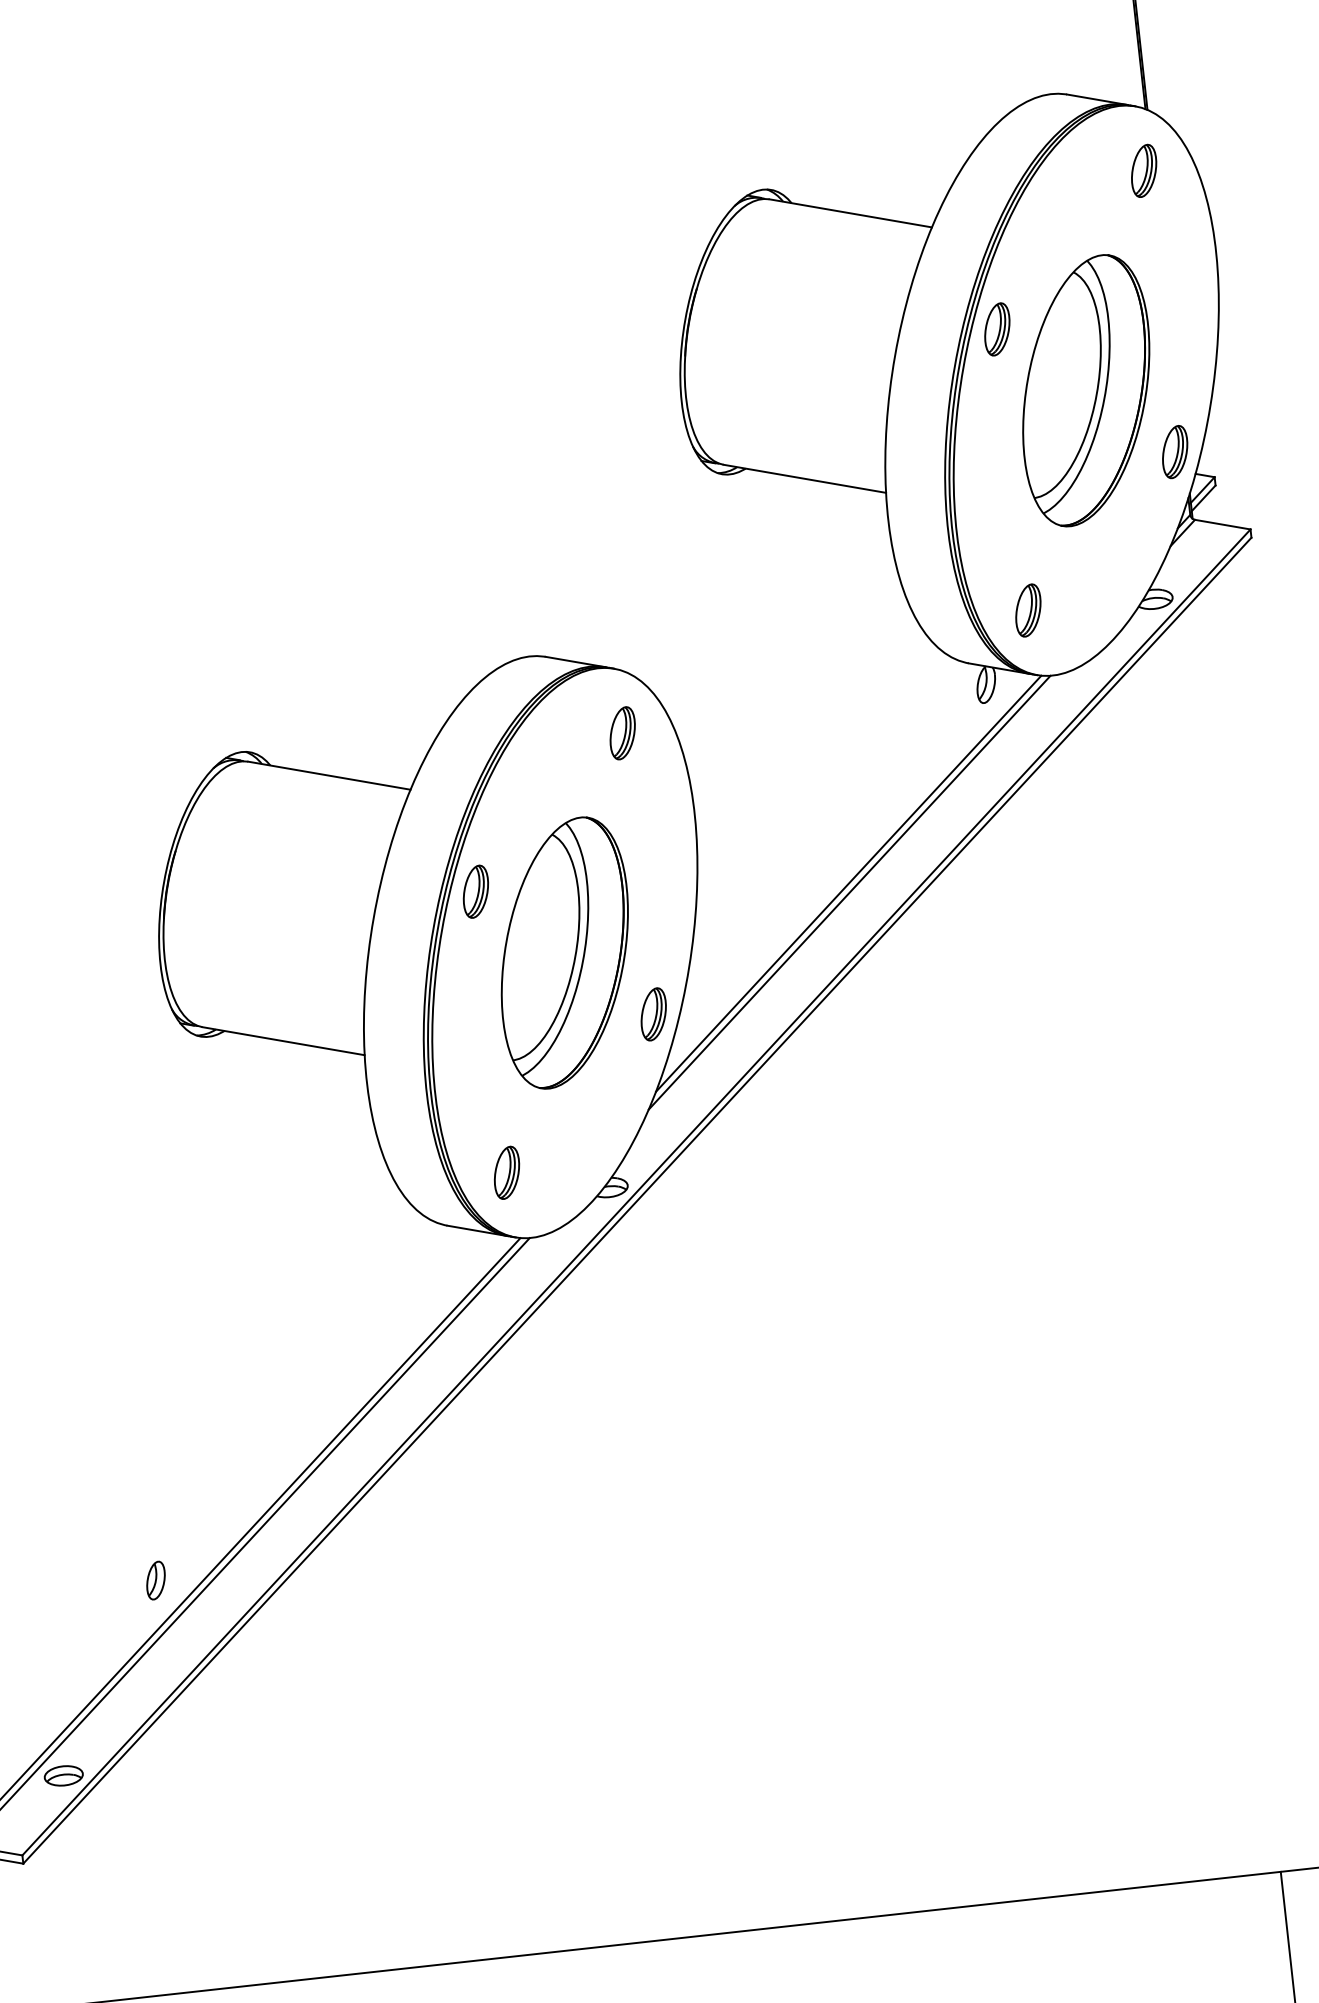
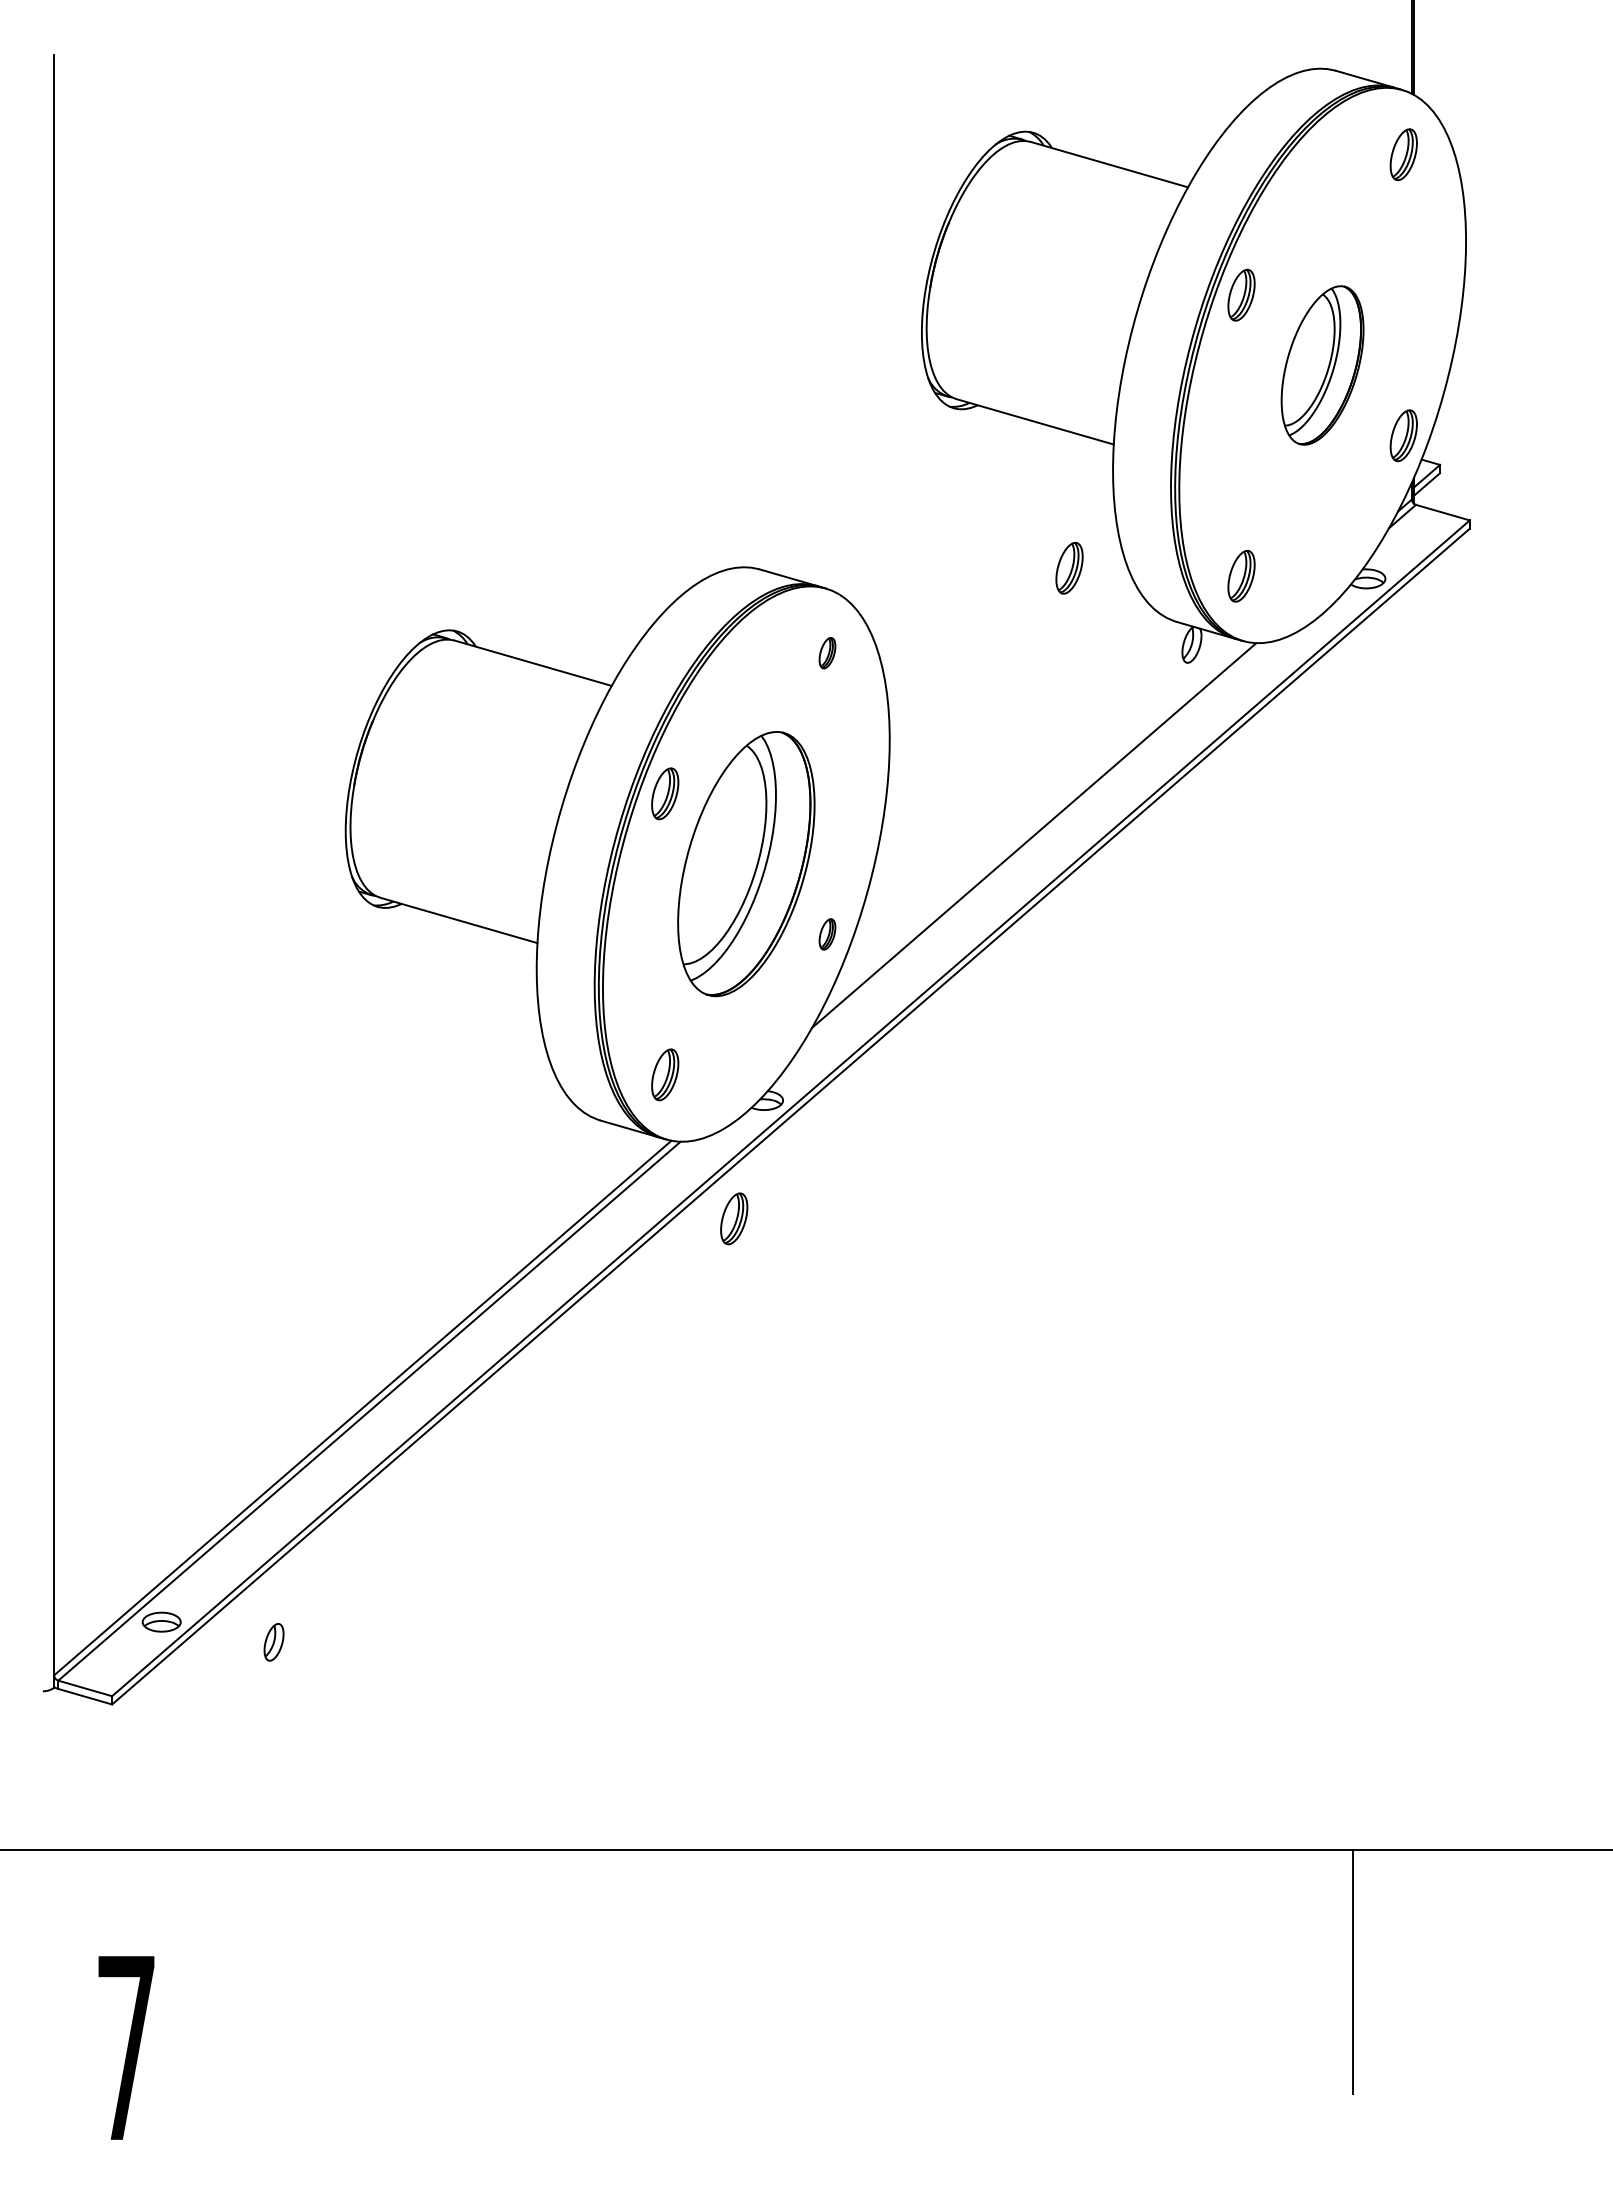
part: (1086, 390) -> (1322, 365), size x0.6
part: (855, 620) -> (1069, 567), added
part: (622, 732) -> (827, 652), size x0.6
line: (848, 883) -> (1034, 826), removed
part: (653, 1014) -> (827, 934), size x0.6
part: (592, 1308) -> (734, 1218), added
part: (155, 1580) -> (273, 1642), moved

